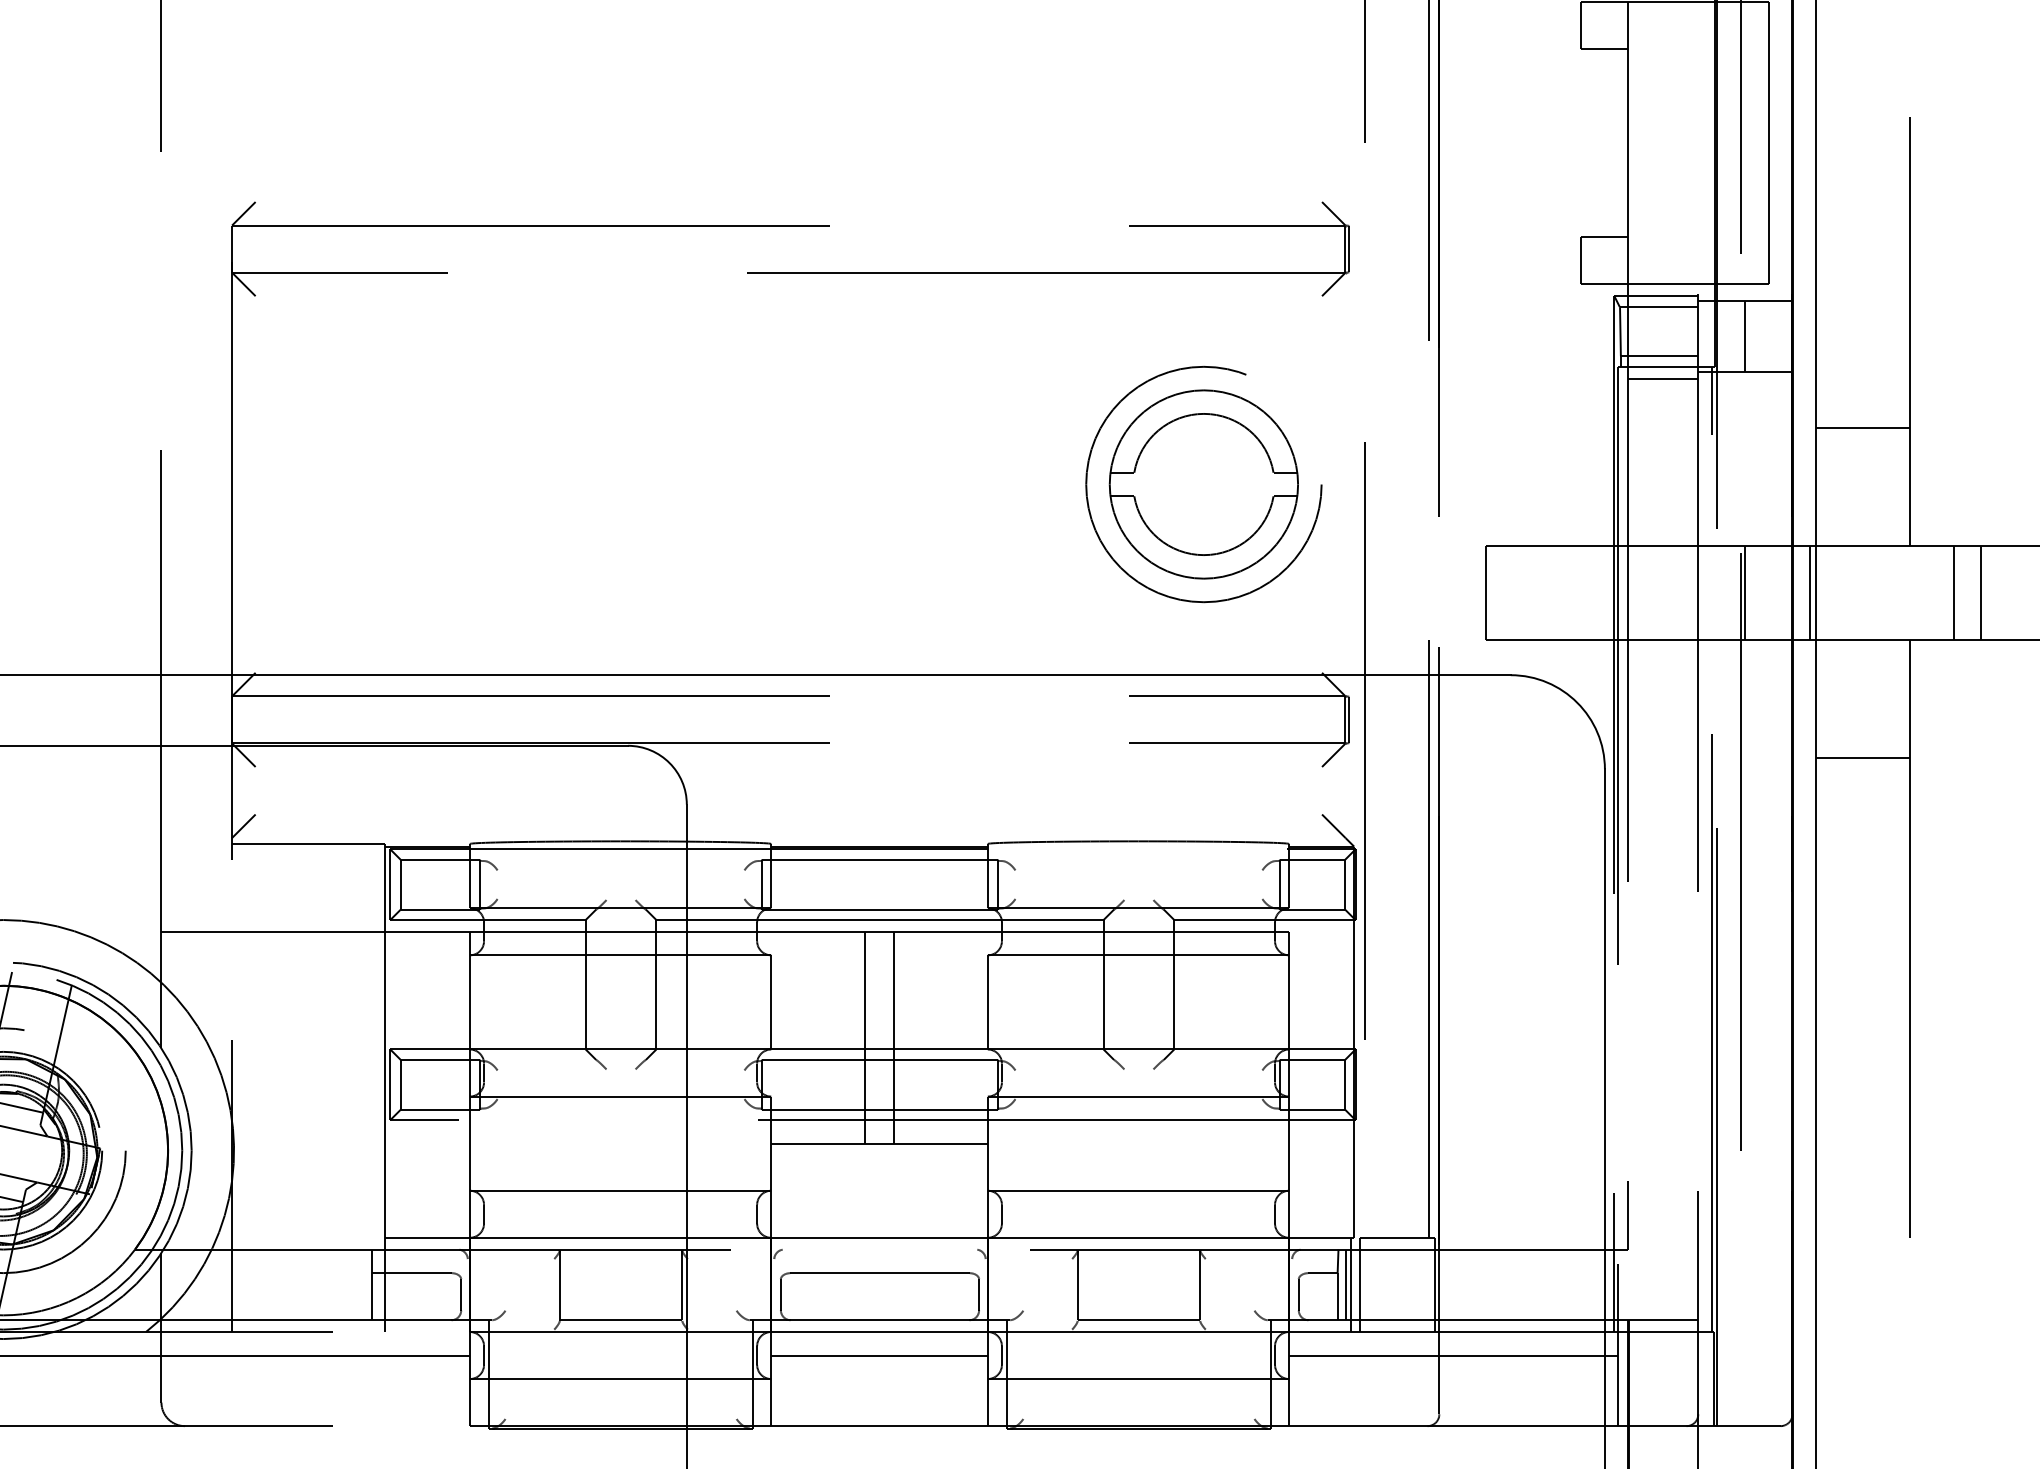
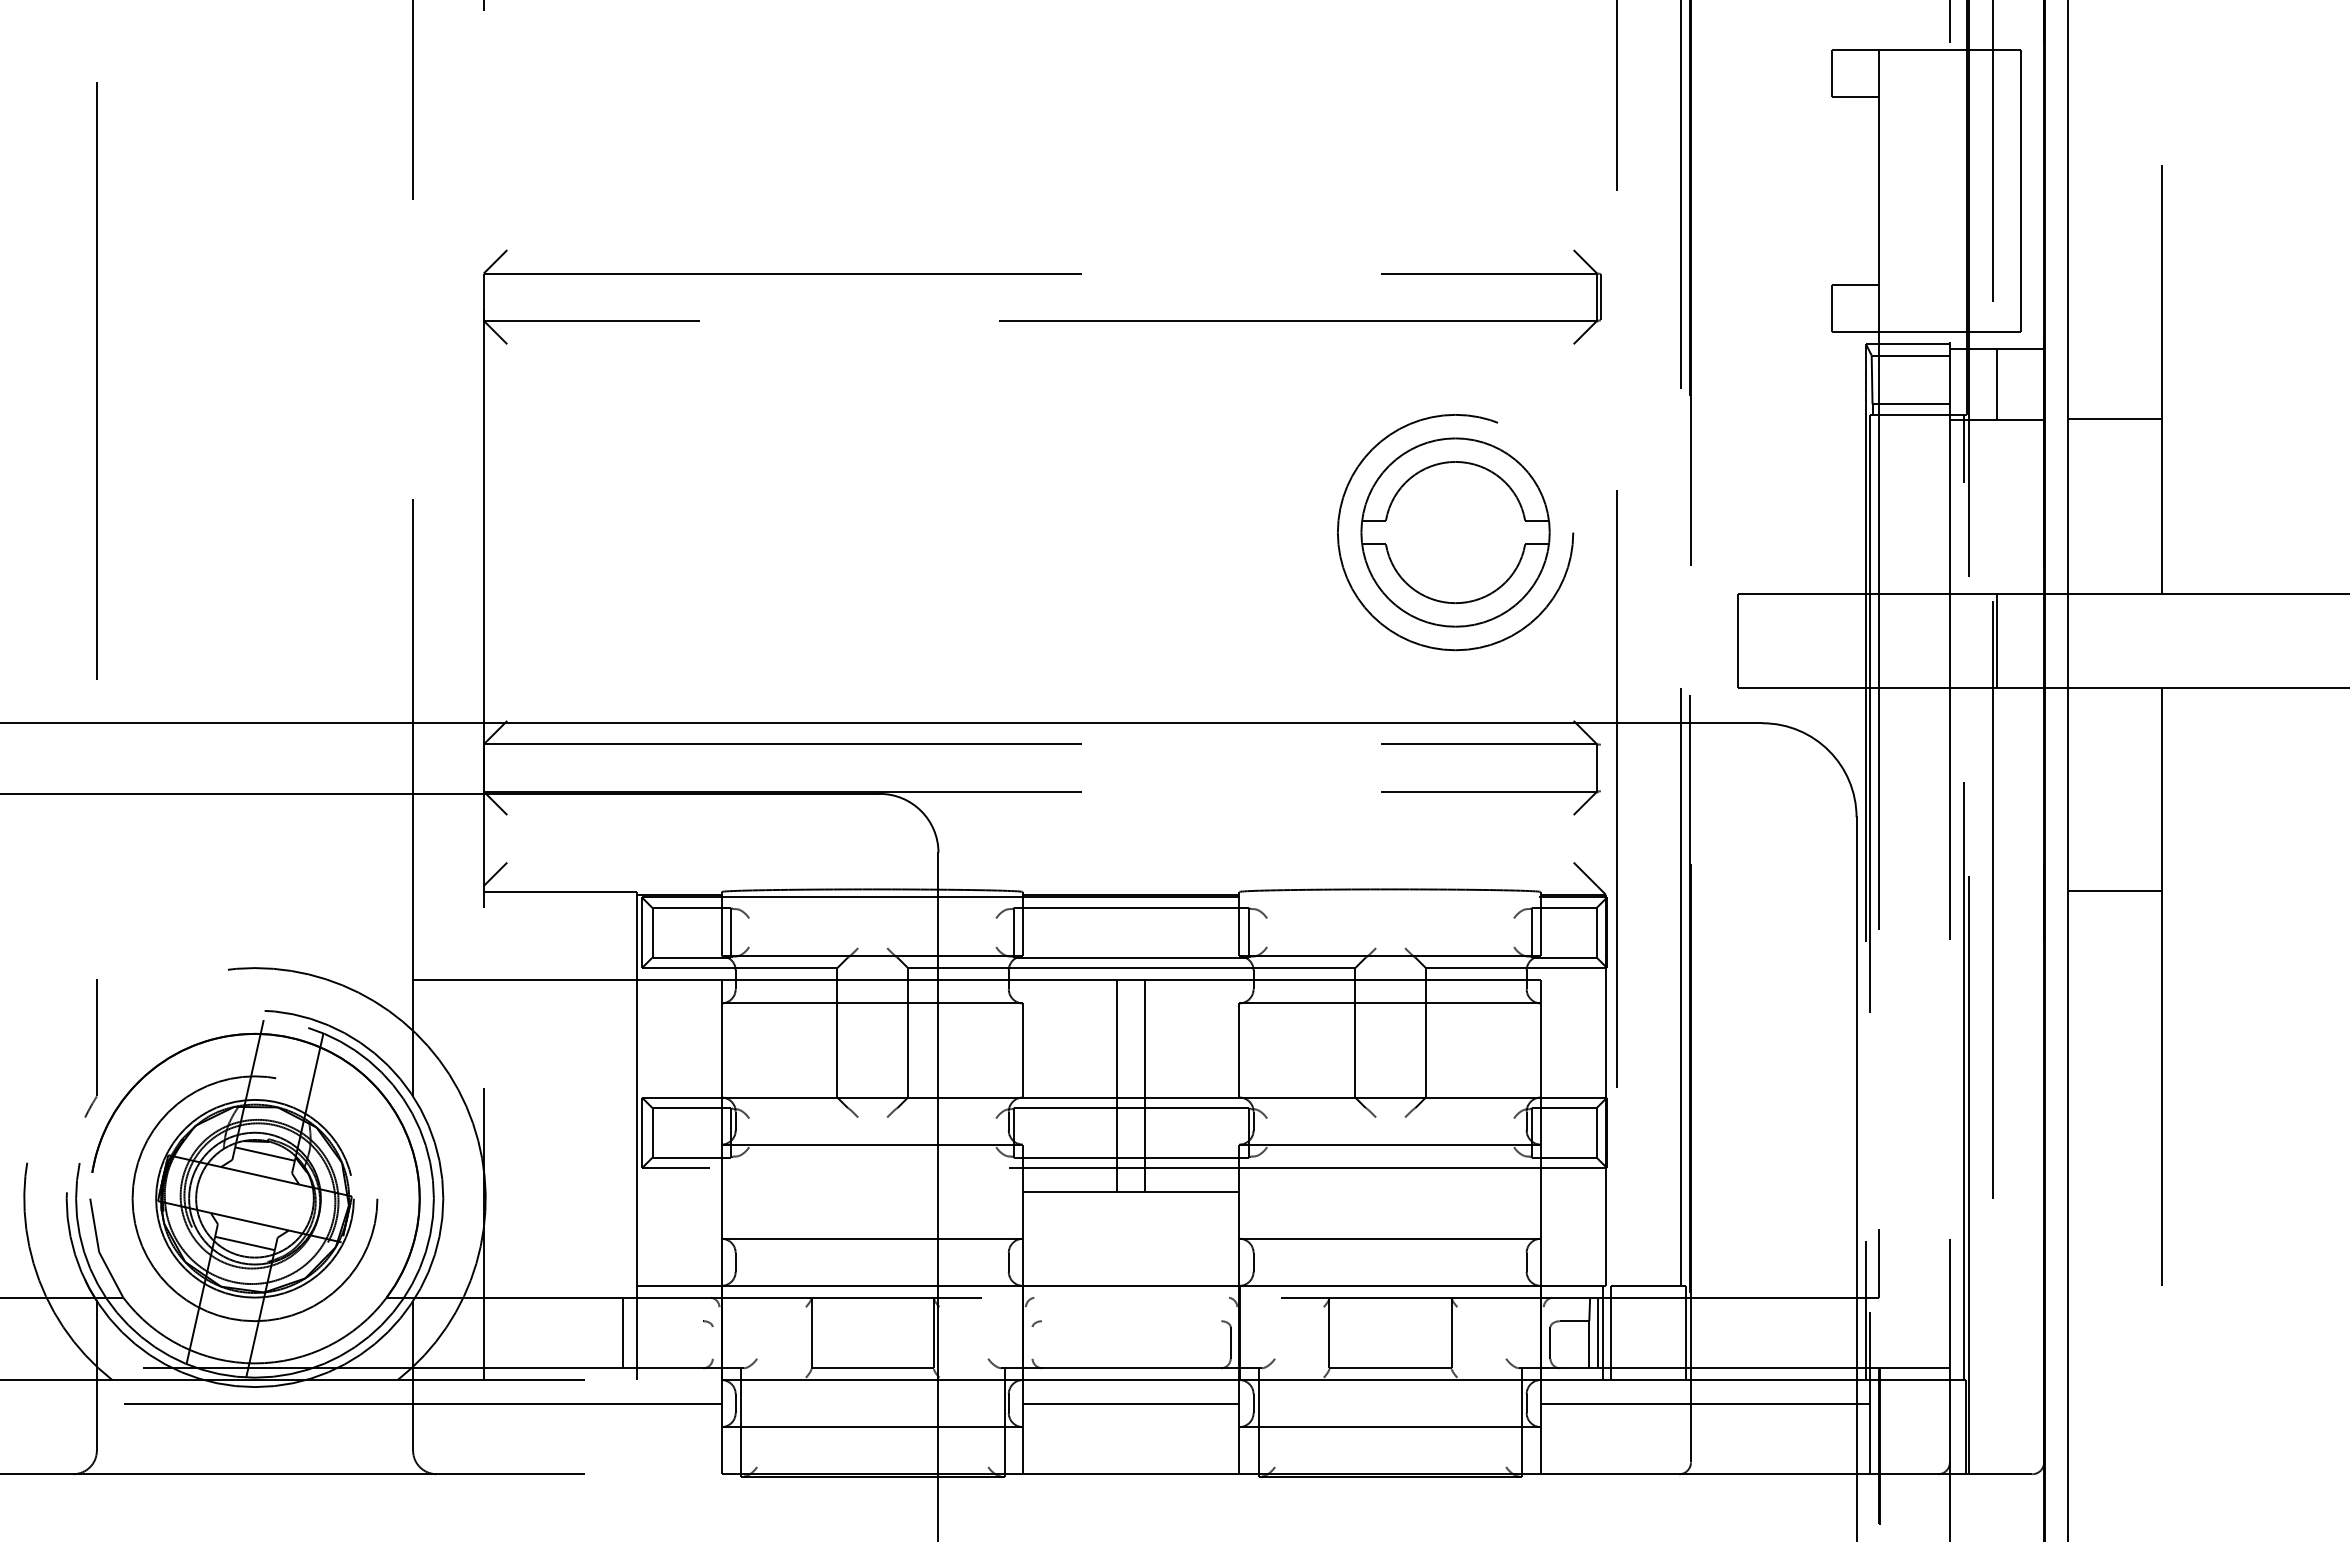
line: (1662, 378) -> (1914, 426), removed
line: (1862, 428) -> (2114, 419), moved
line: (1809, 592) -> (2061, 640), removed
line: (1953, 592) -> (2205, 640), removed
line: (1980, 592) -> (2232, 640), removed
line: (1348, 719) -> (1600, 767), removed
line: (1862, 757) -> (2114, 890), moved
line: (411, 1273) -> (663, 1321), removed
line: (879, 1273) -> (1131, 1321), removed
line: (460, 1294) -> (712, 1342), removed
line: (780, 1294) -> (1032, 1342), removed

